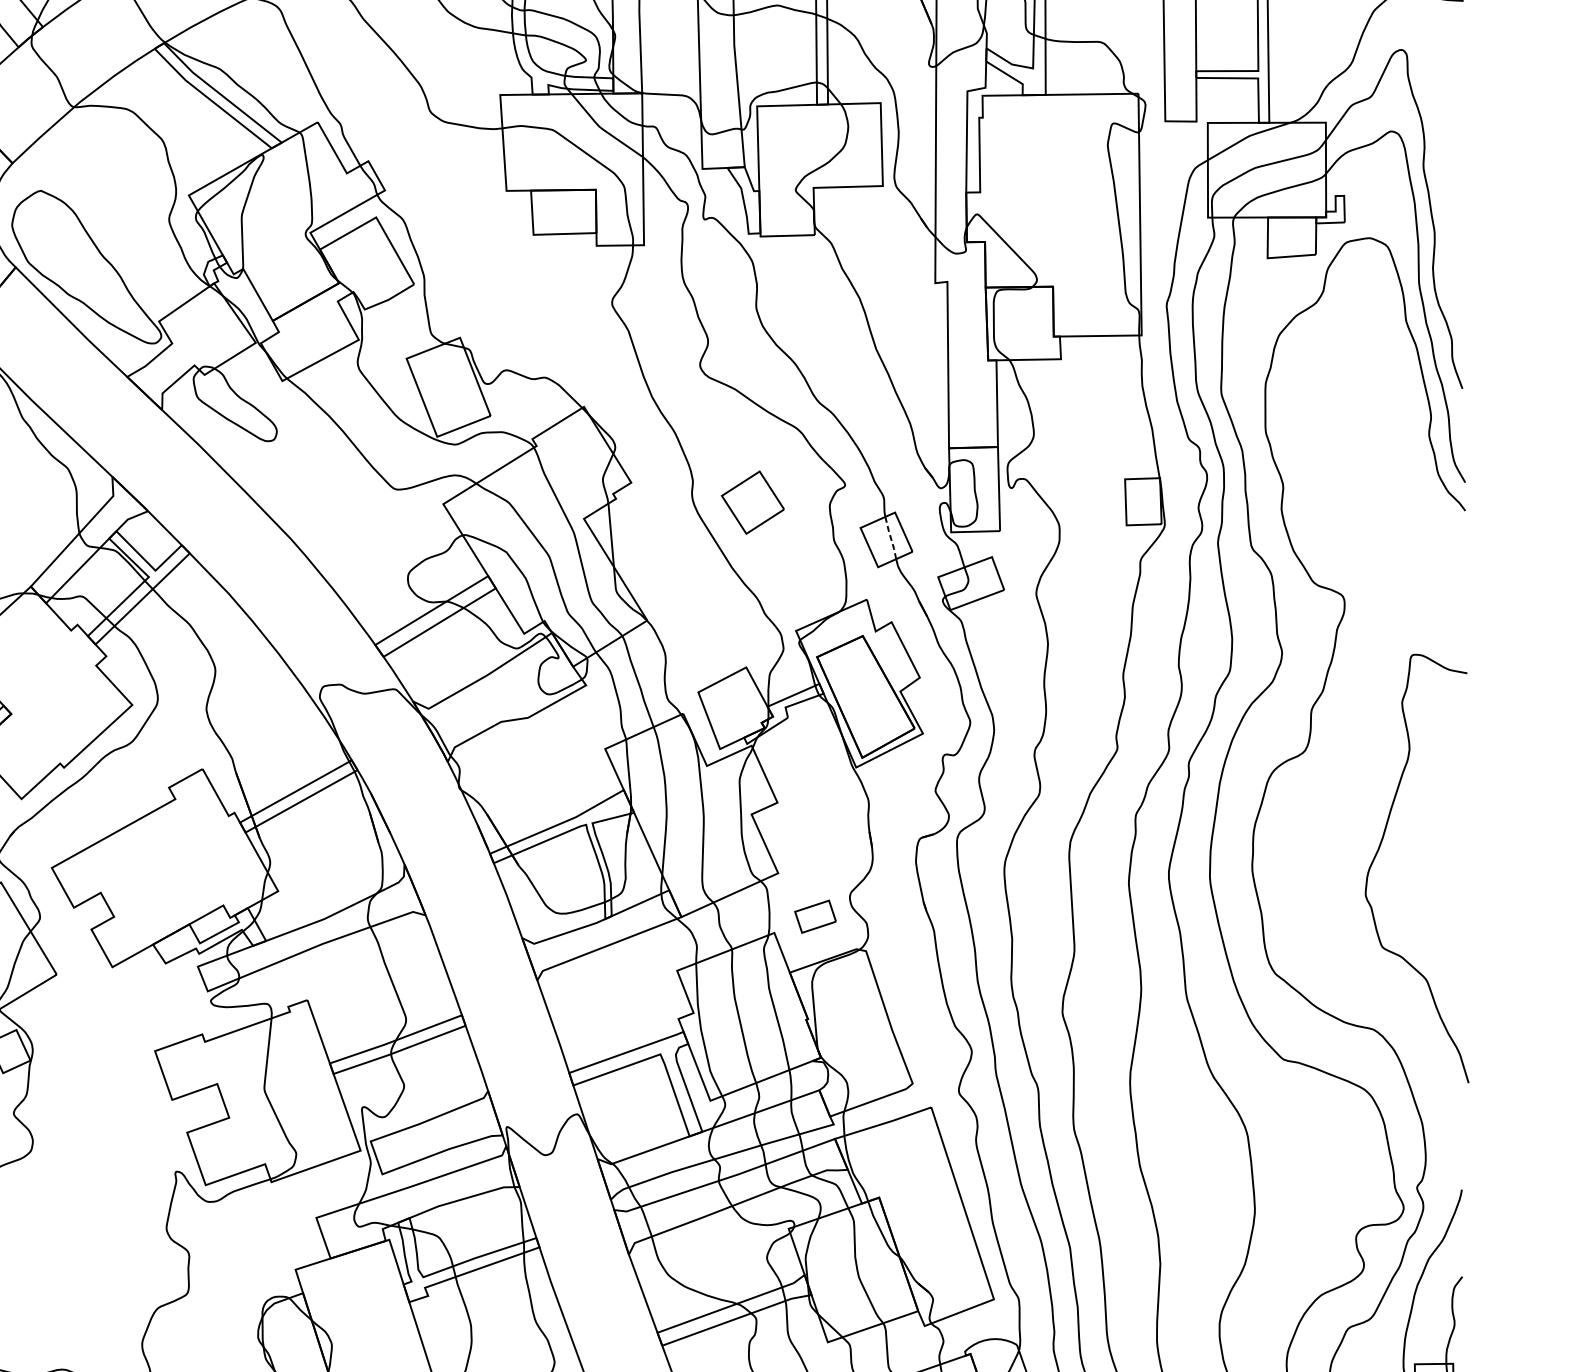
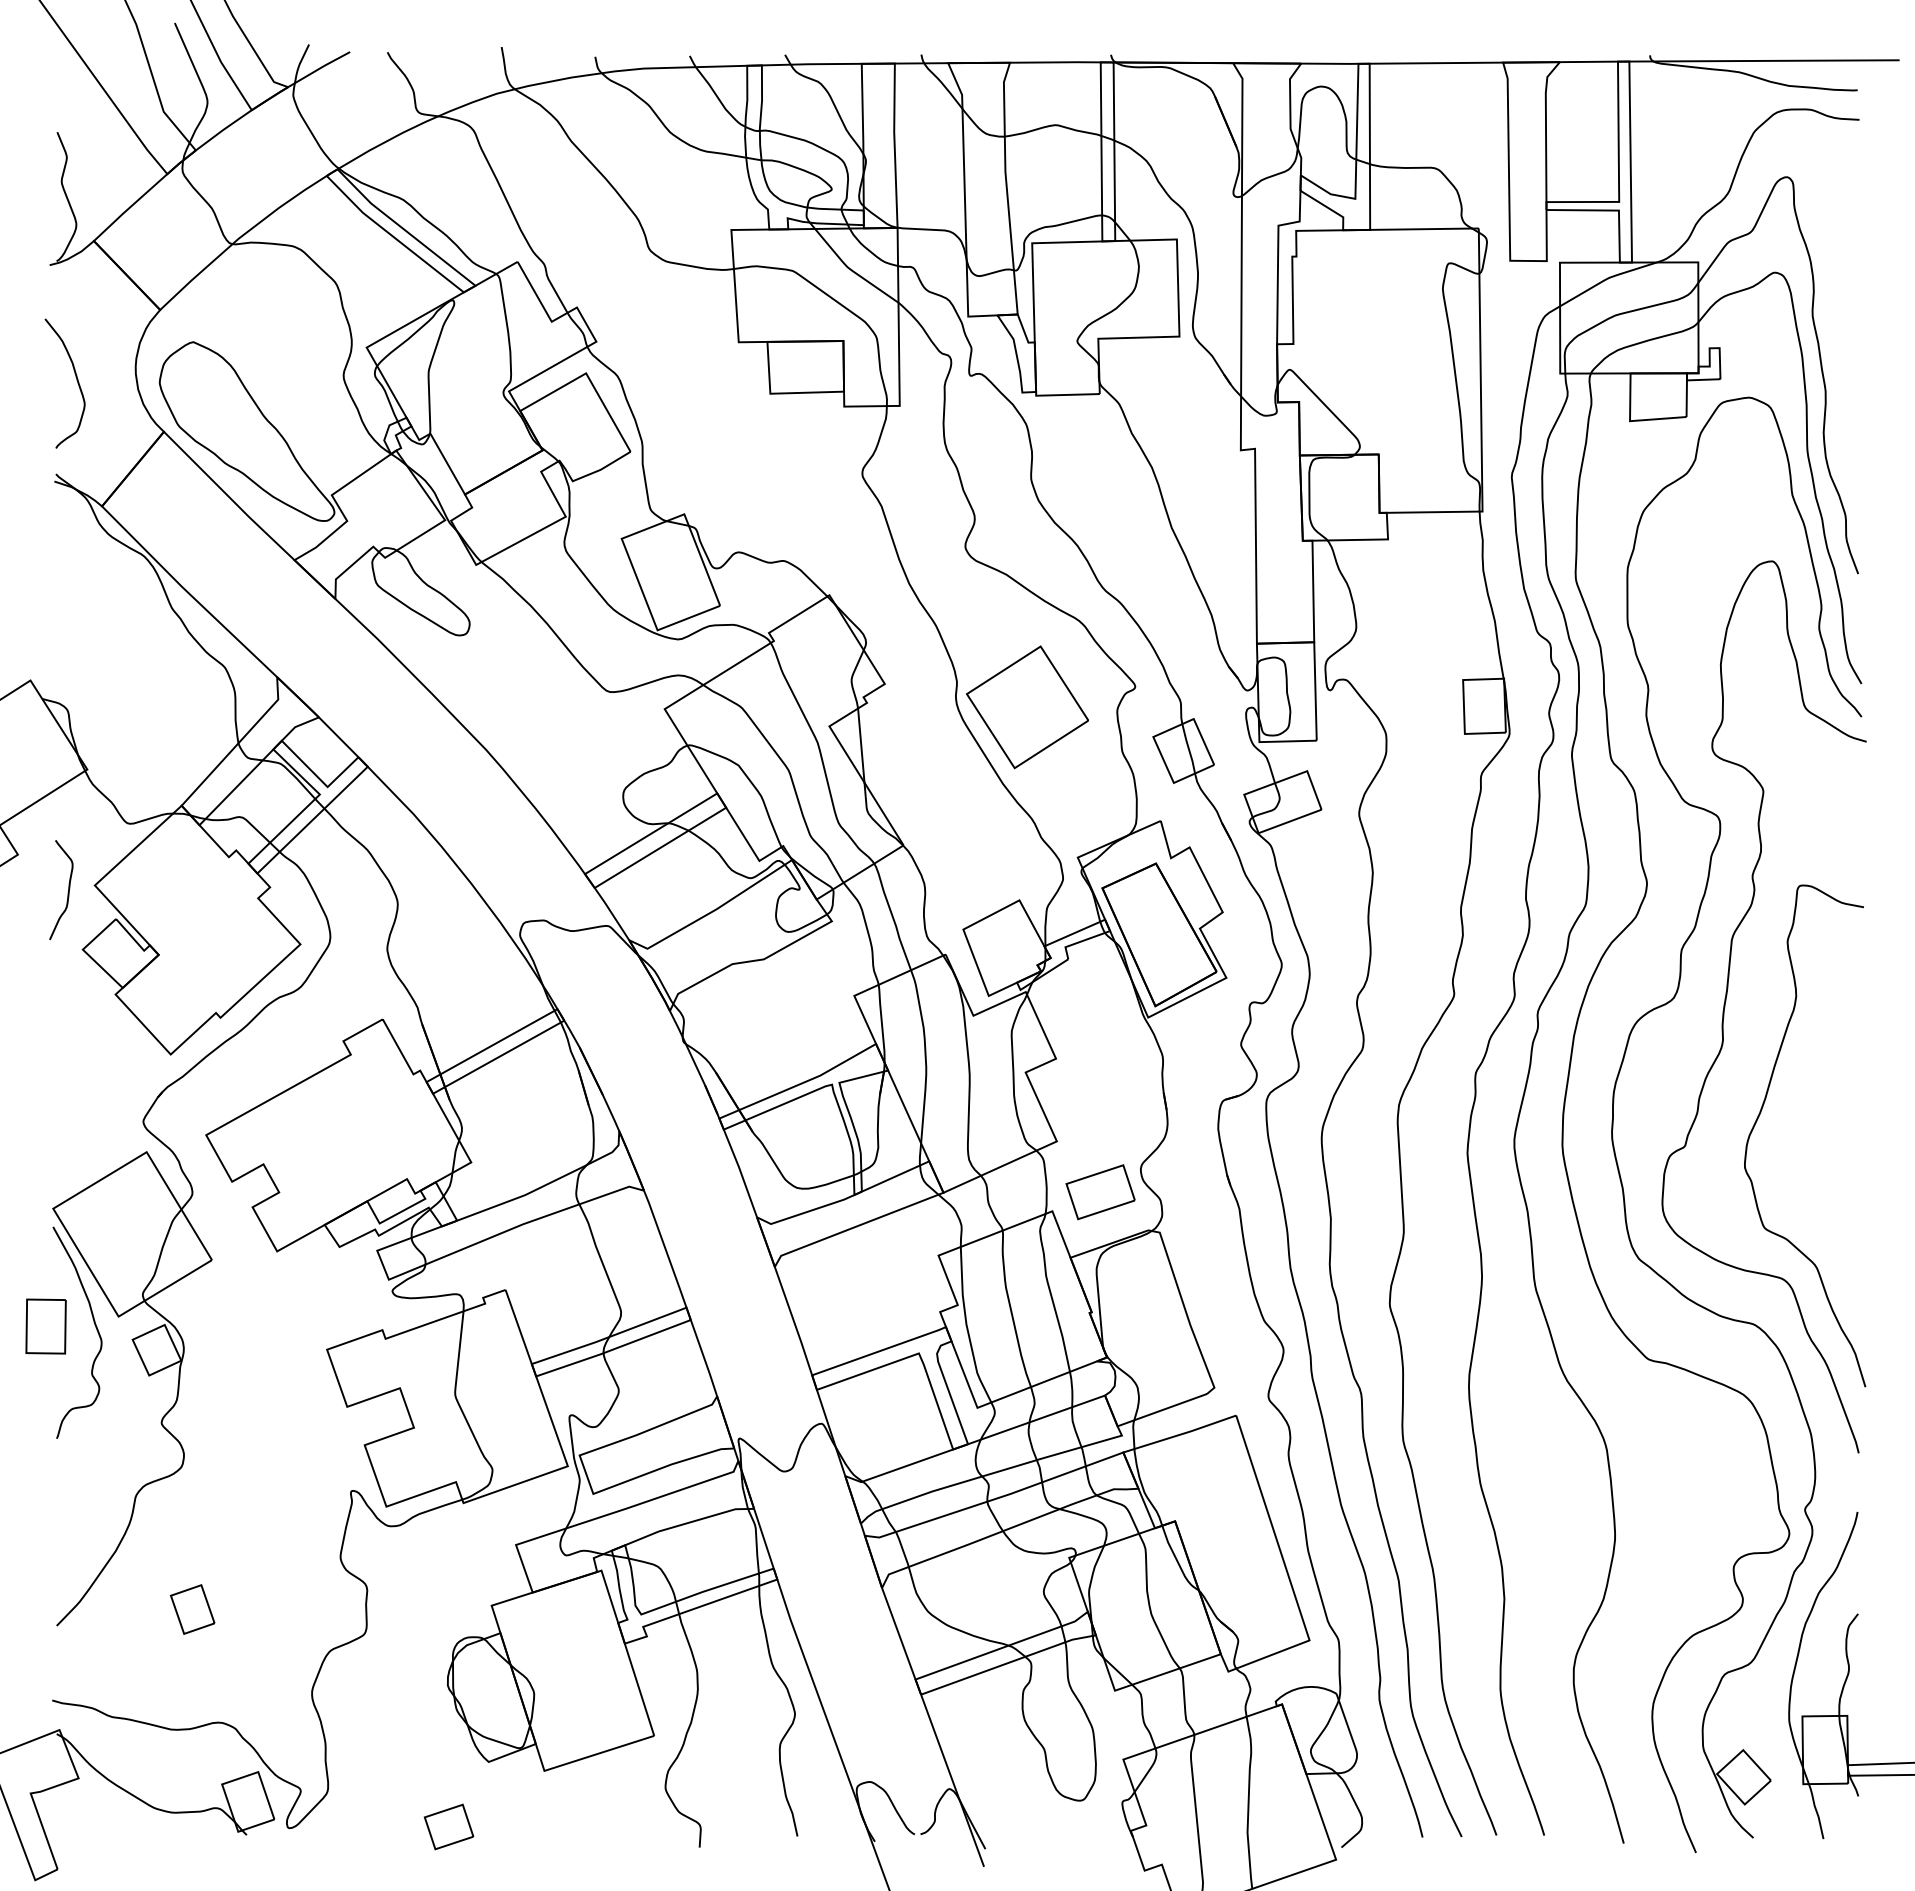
part: (752, 502) -> (1026, 707), size x1.67
line: (890, 538) -> (1188, 749), dashed -> solid
curve: (1350, 753) -> (1726, 1001), added
part: (815, 916) -> (1100, 1192), size x1.43
part: (40, 1272) -> (192, 1609), added

